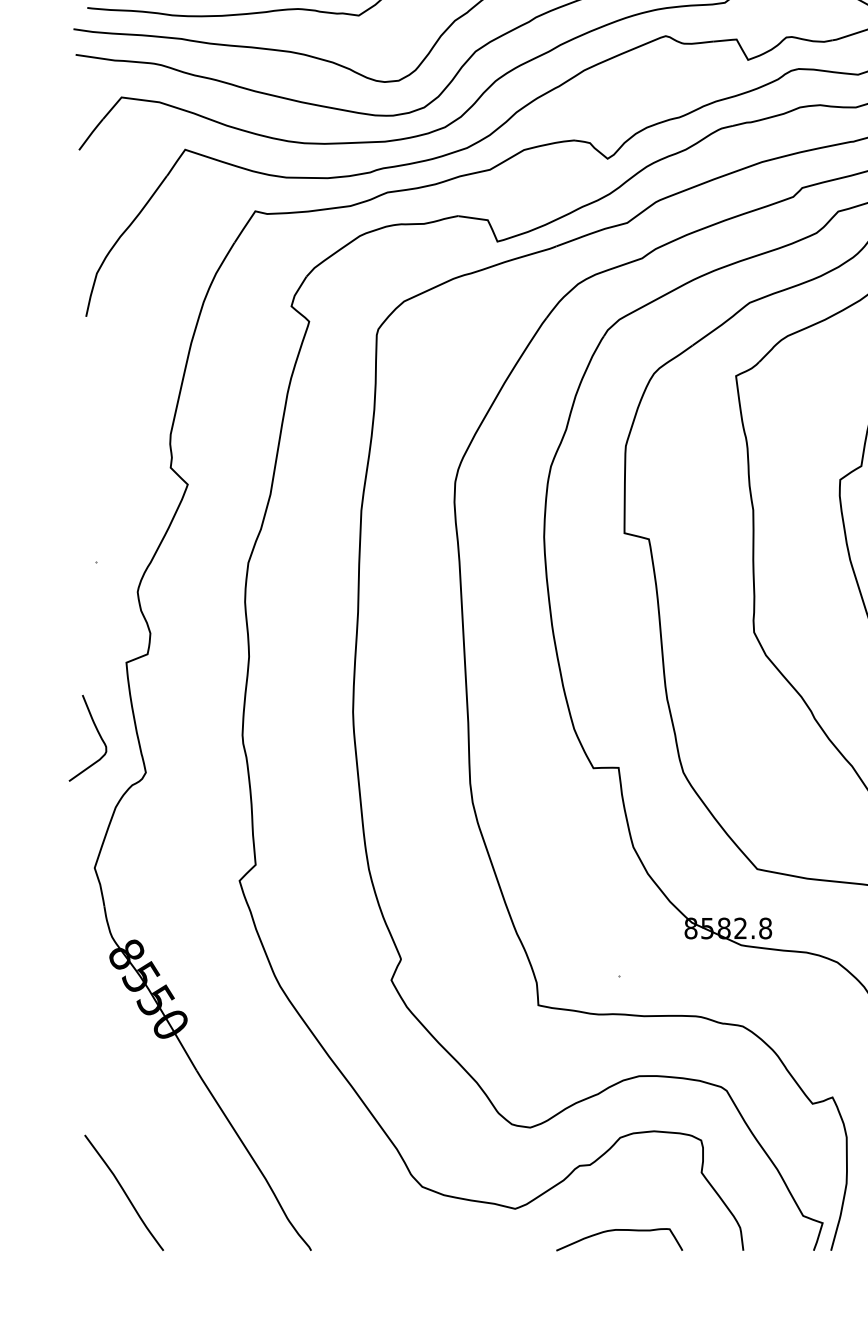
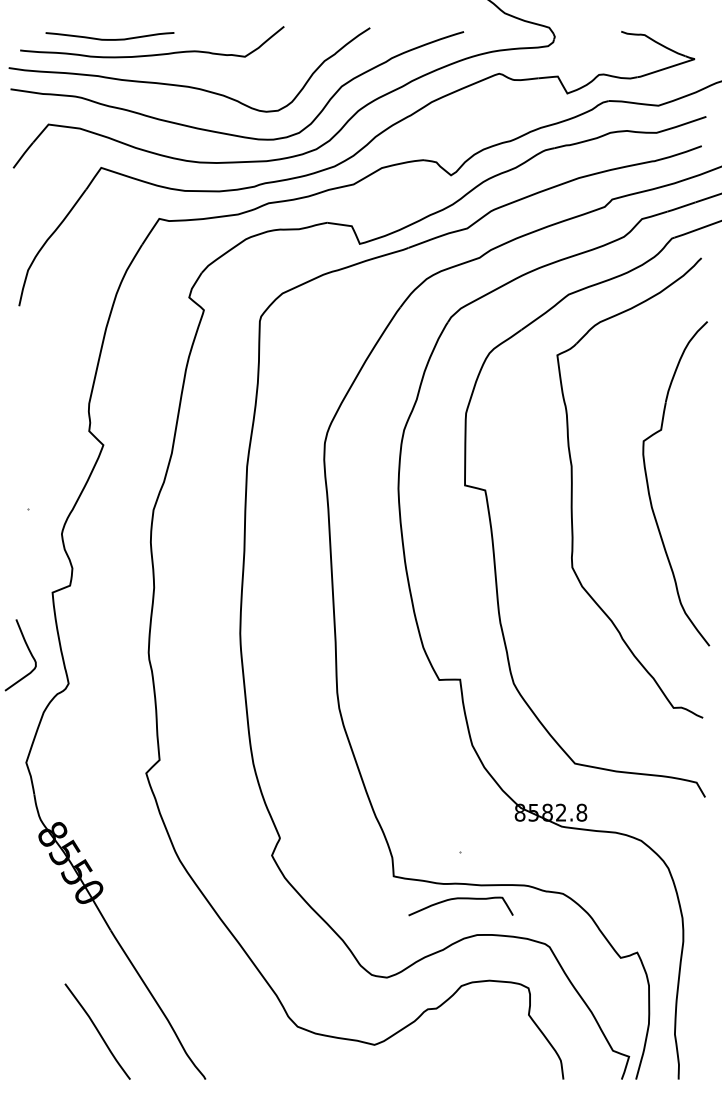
curve: (123, 1192) -> (97, 1031), moved
curve: (619, 1231) -> (460, 899), moved

